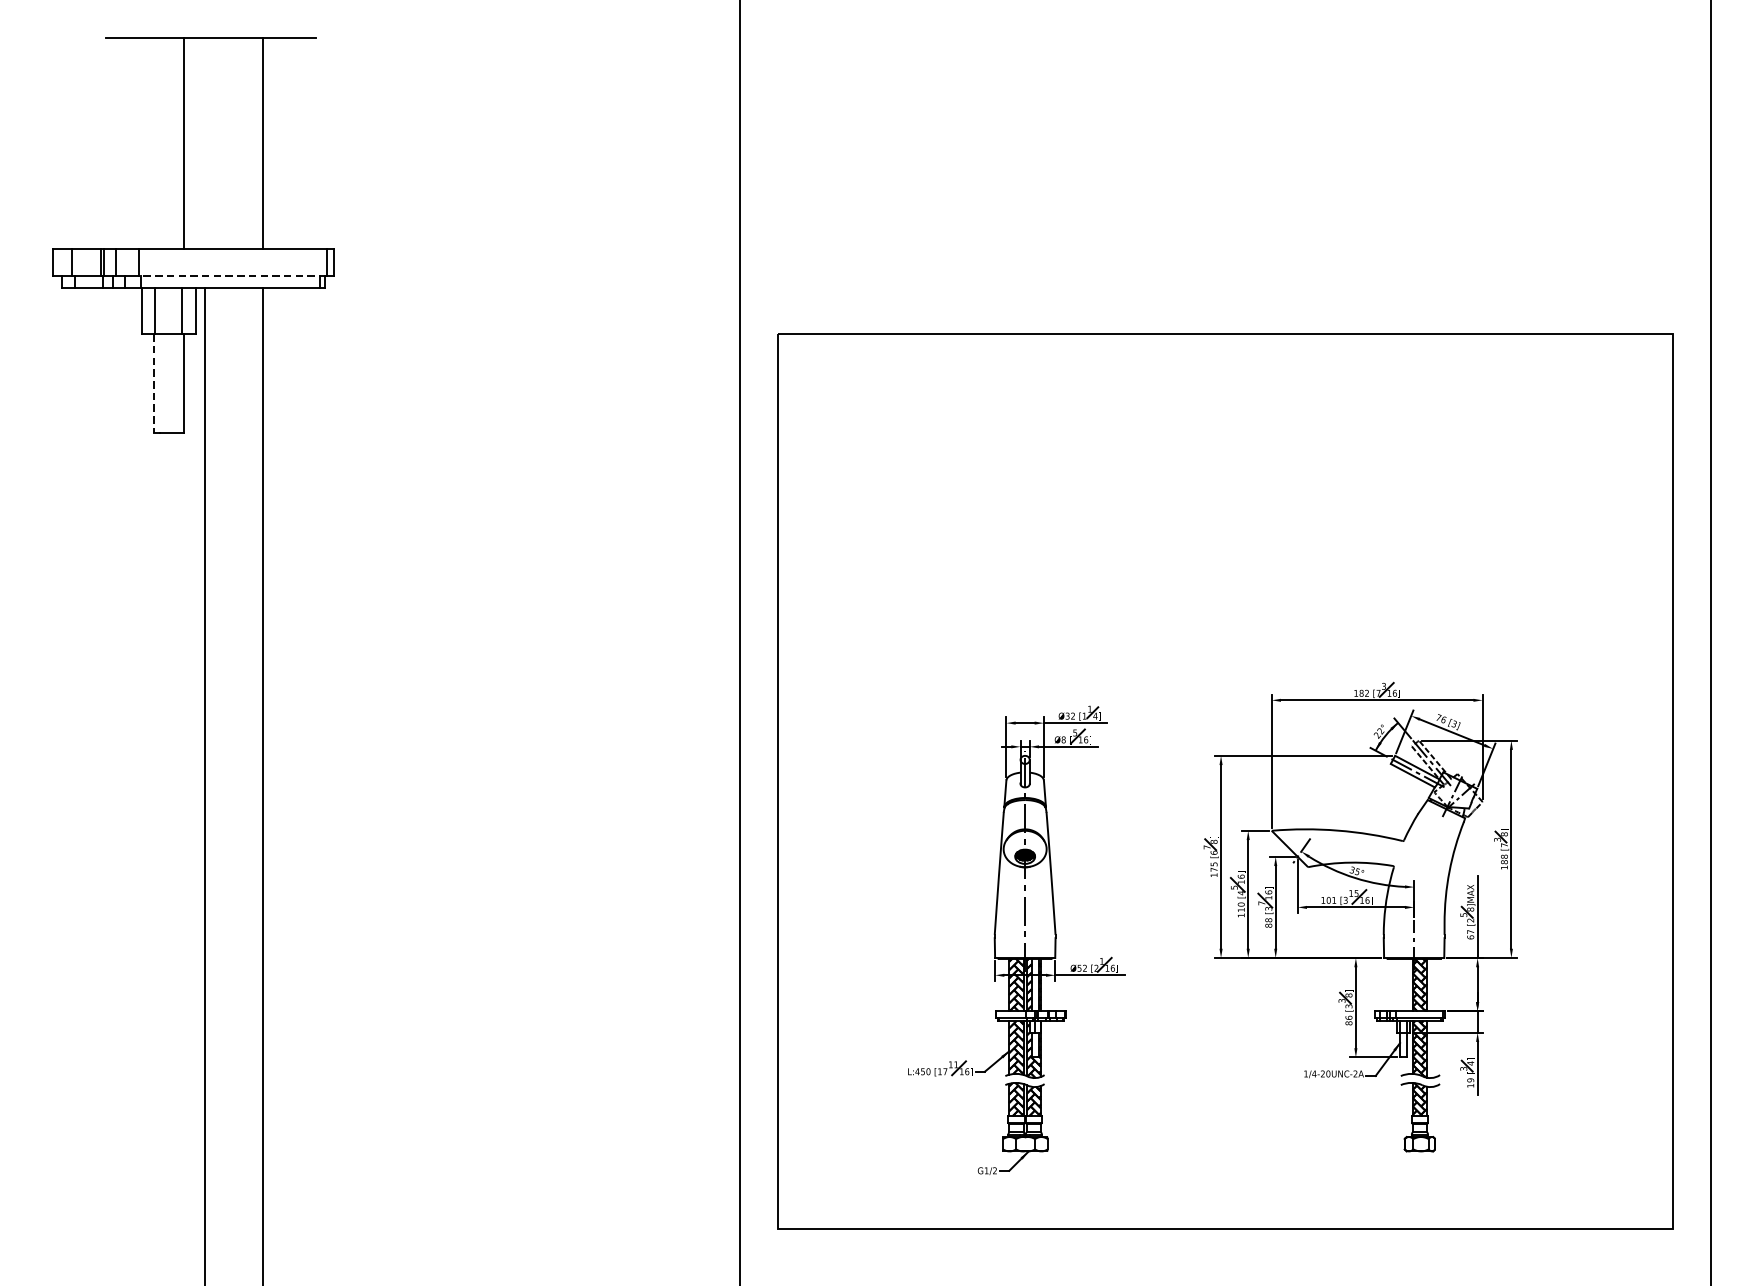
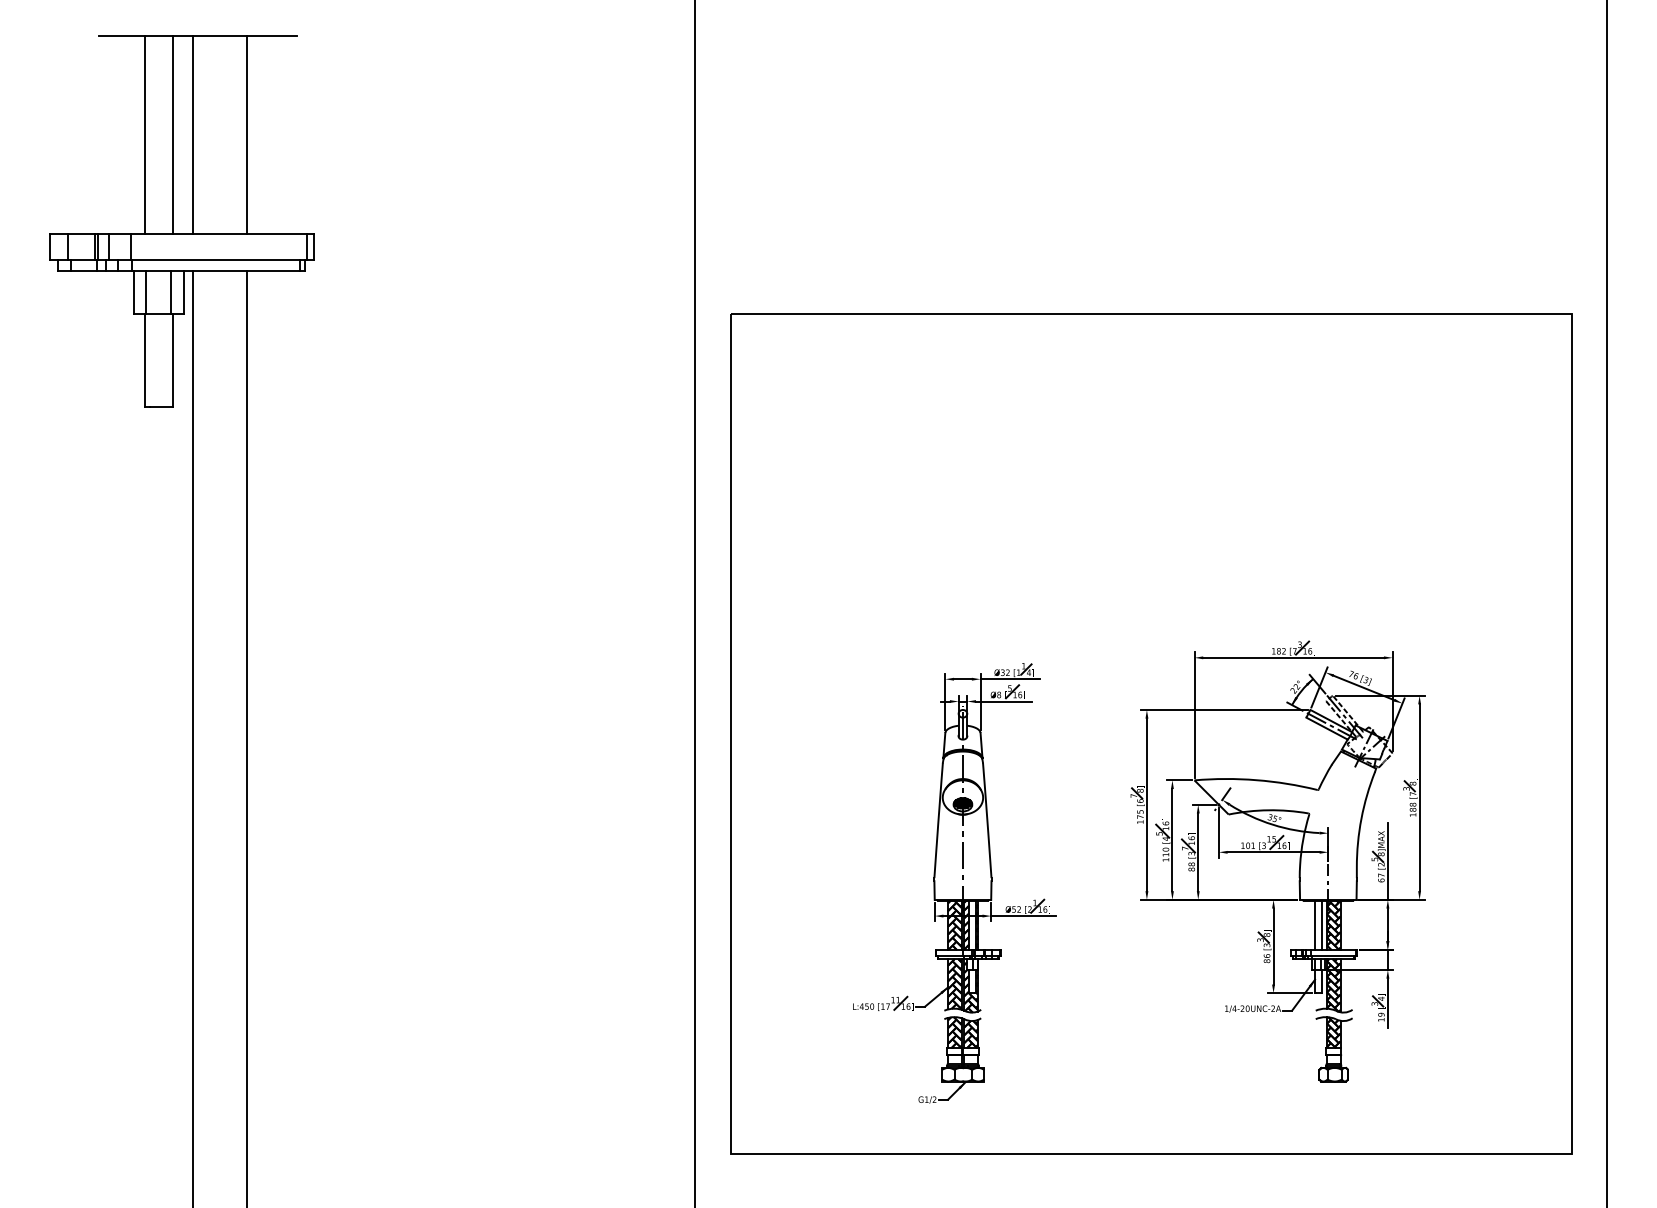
line: (154, 143) -> (145, 134), added
line: (204, 143) -> (192, 134), added
line: (232, 276) -> (218, 259), dashed -> solid
line: (154, 383) -> (145, 360), dashed -> solid
line: (1400, 984) -> (1315, 924), added
line: (1406, 984) -> (1321, 924), added

